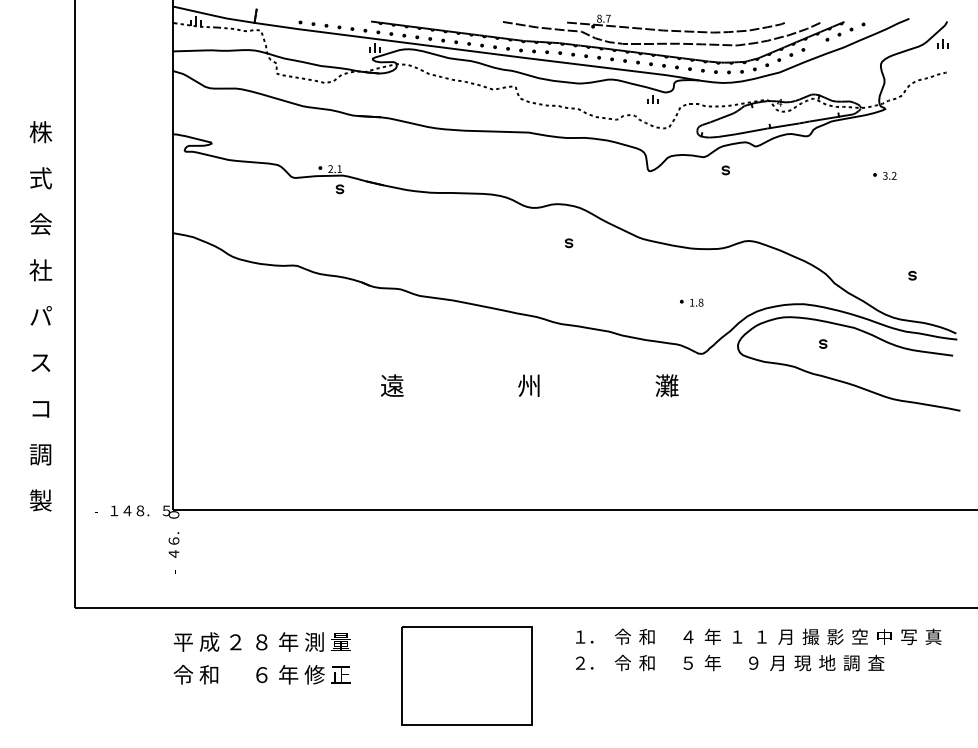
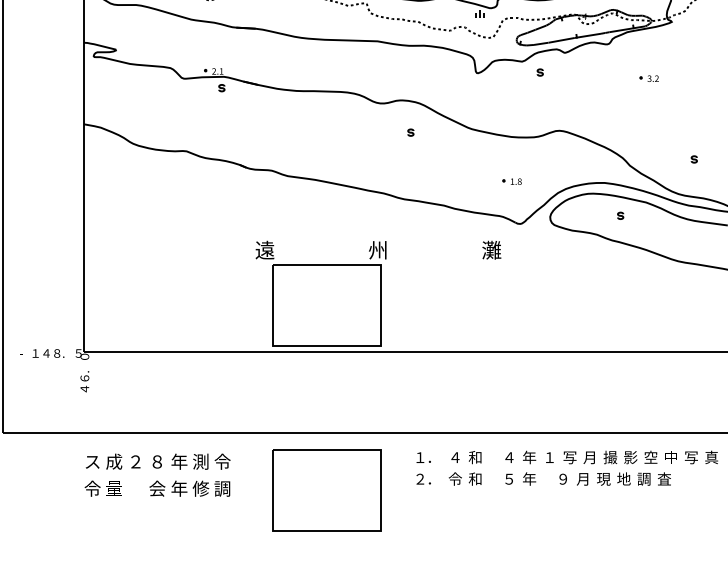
part: (884, 175) -> (648, 78), moved
part: (466, 451) -> (326, 304), added
text: (623, 636) -> (455, 457), 令 -> ４
text: (761, 637) -> (569, 457), １ -> 写
text: (340, 641) -> (222, 461), 量 -> 令
text: (182, 642) -> (91, 462), 平 -> ス
text: (208, 674) -> (113, 488), 和 -> 量
text: (261, 674) -> (157, 488), ６ -> 会
text: (340, 674) -> (222, 488), 正 -> 調

